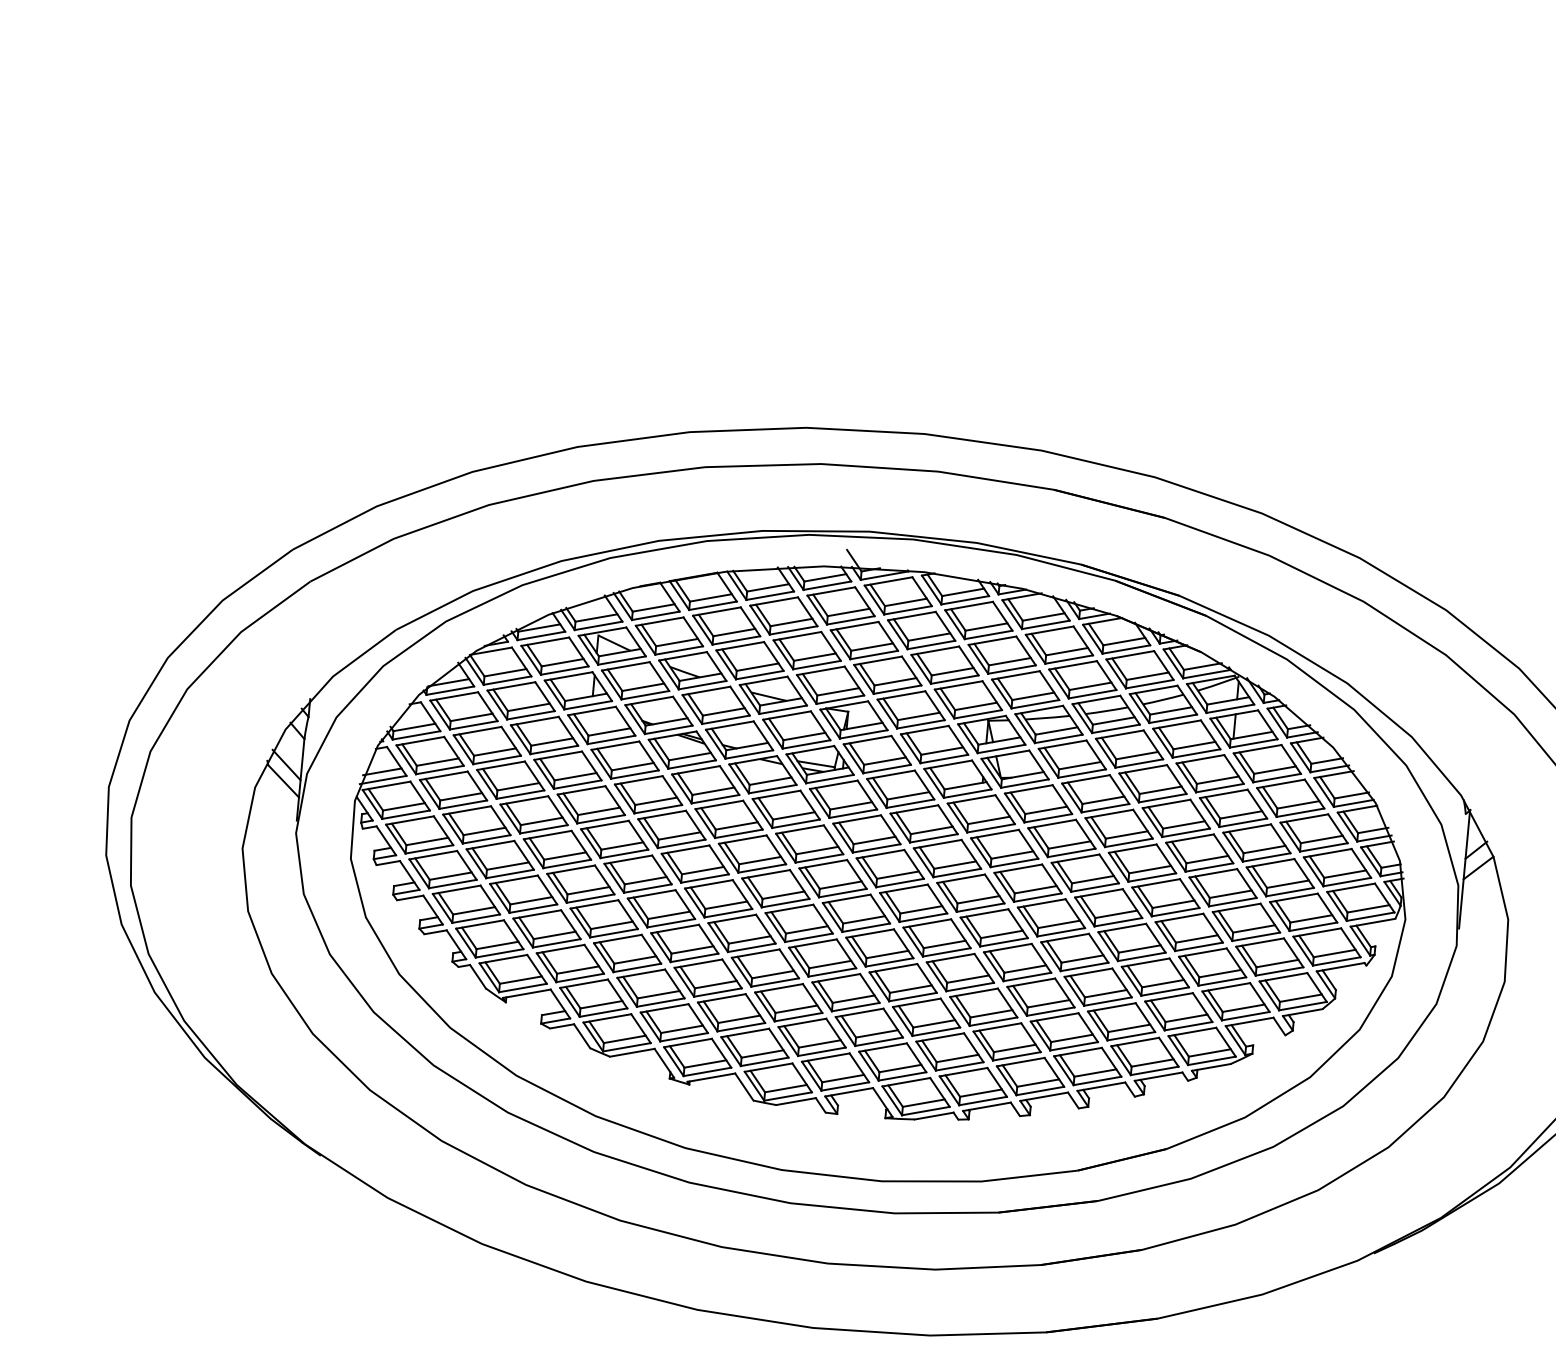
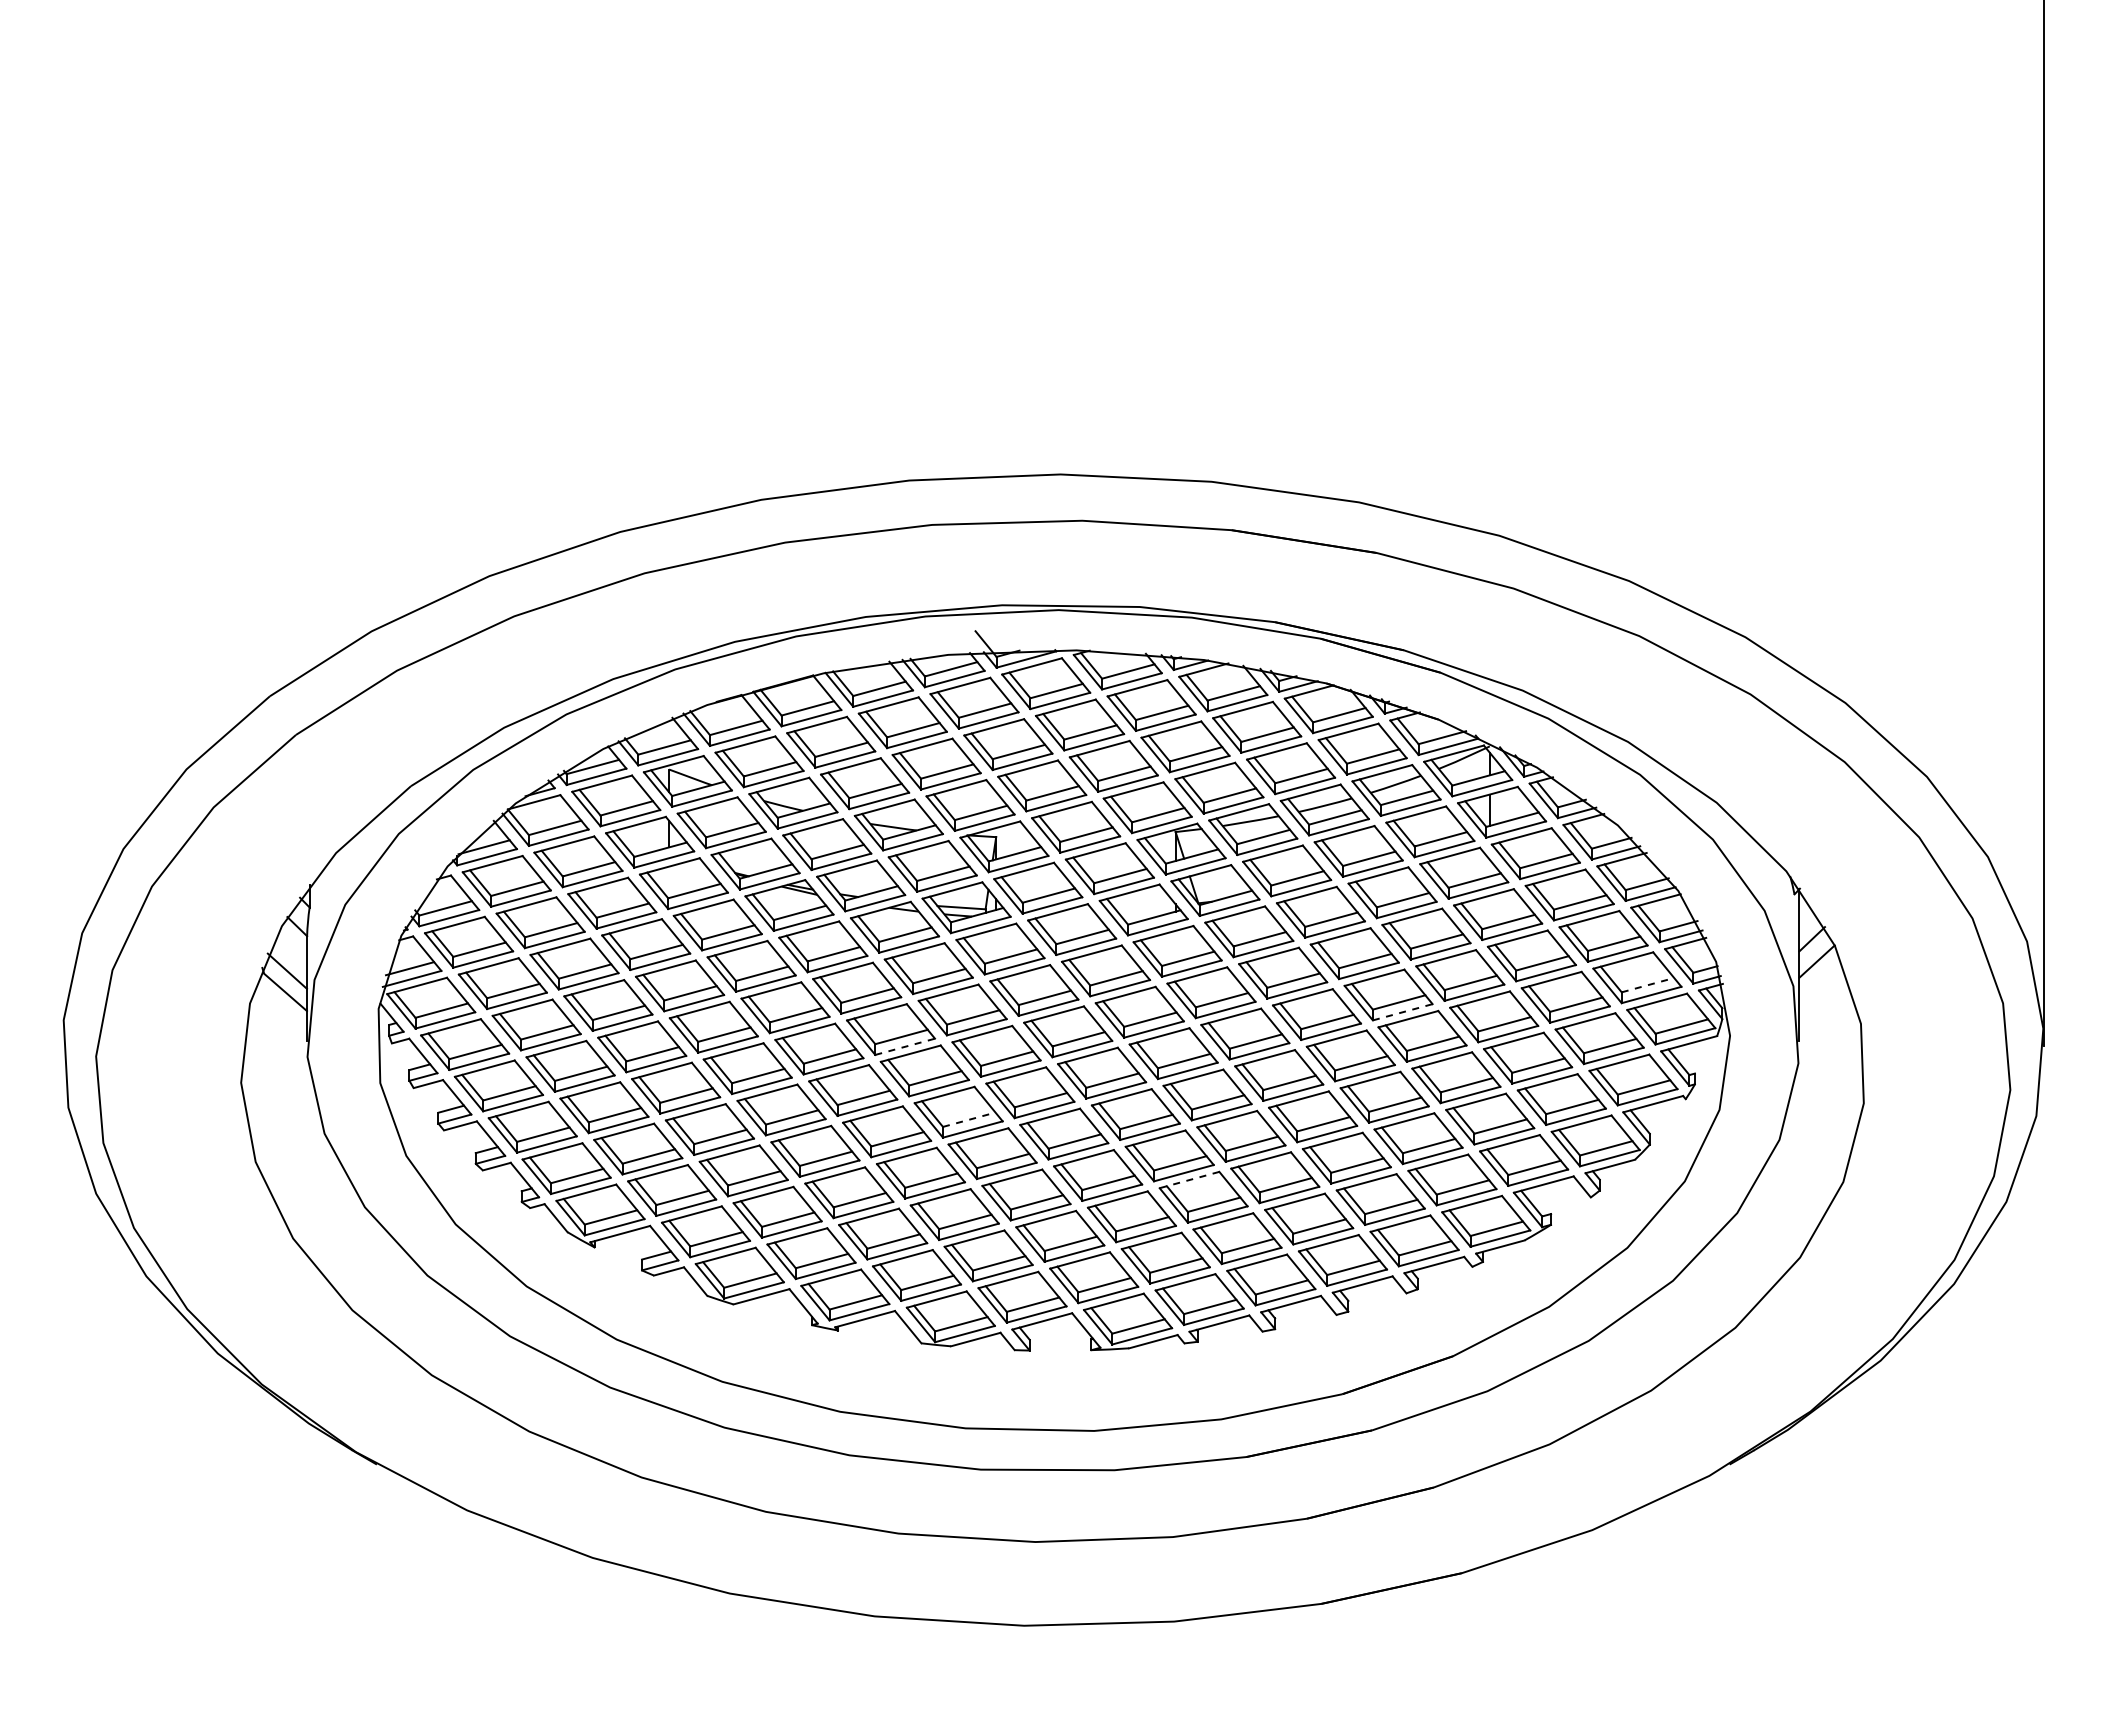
line: (762, 868) -> (905, 1046), solid -> dashed
line: (1345, 874) -> (1648, 985), solid -> dashed
line: (1152, 877) -> (1402, 1012), solid -> dashed
line: (807, 929) -> (969, 1119), solid -> dashed
line: (974, 993) -> (1189, 1180), solid -> dashed

